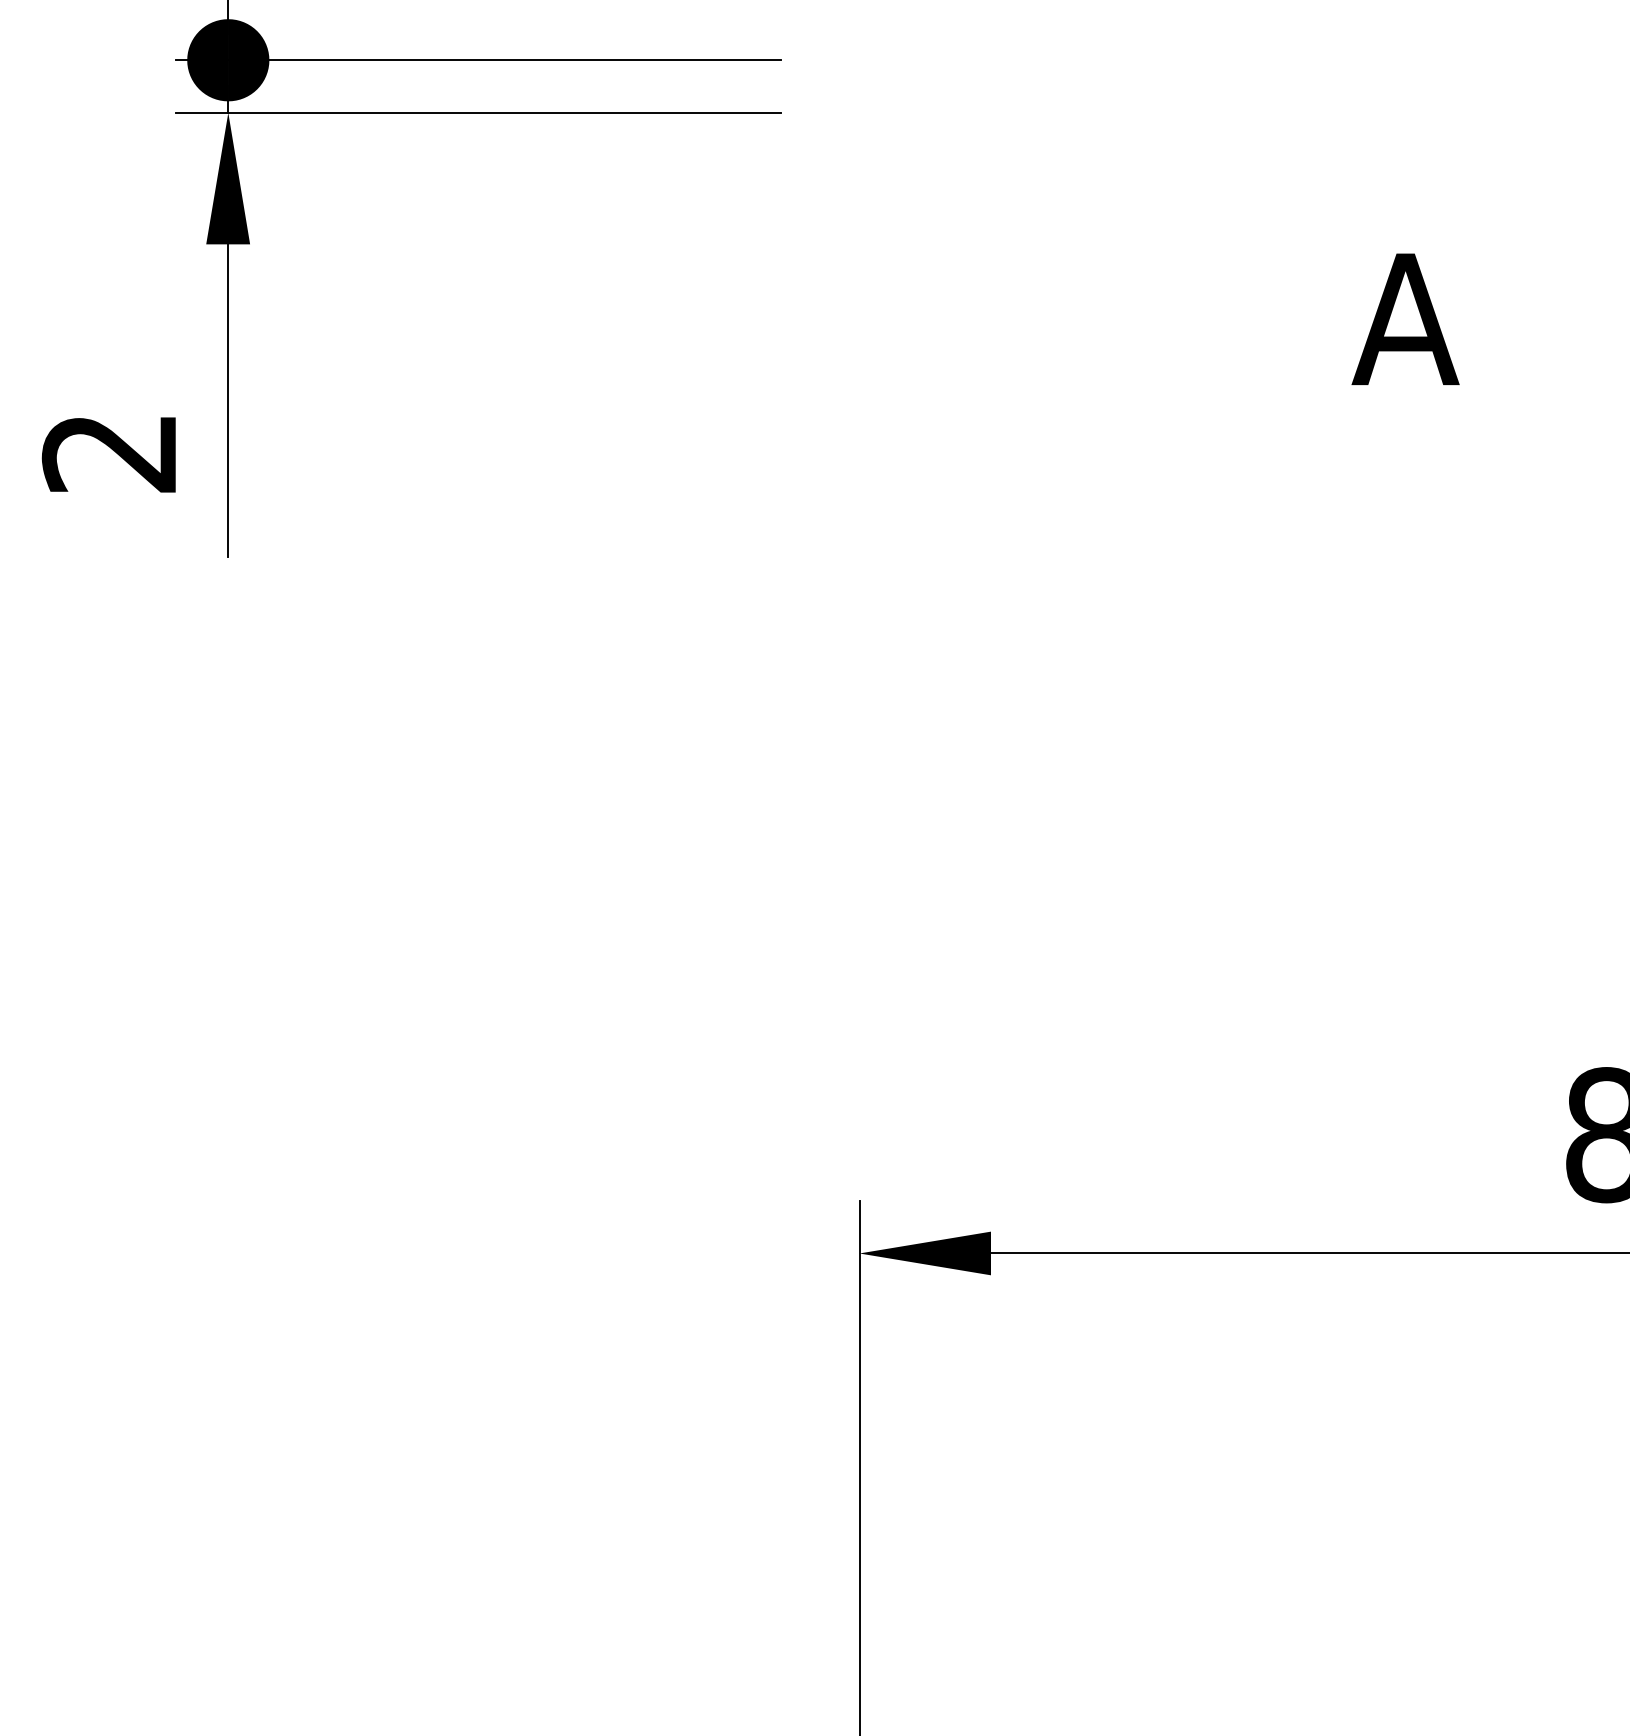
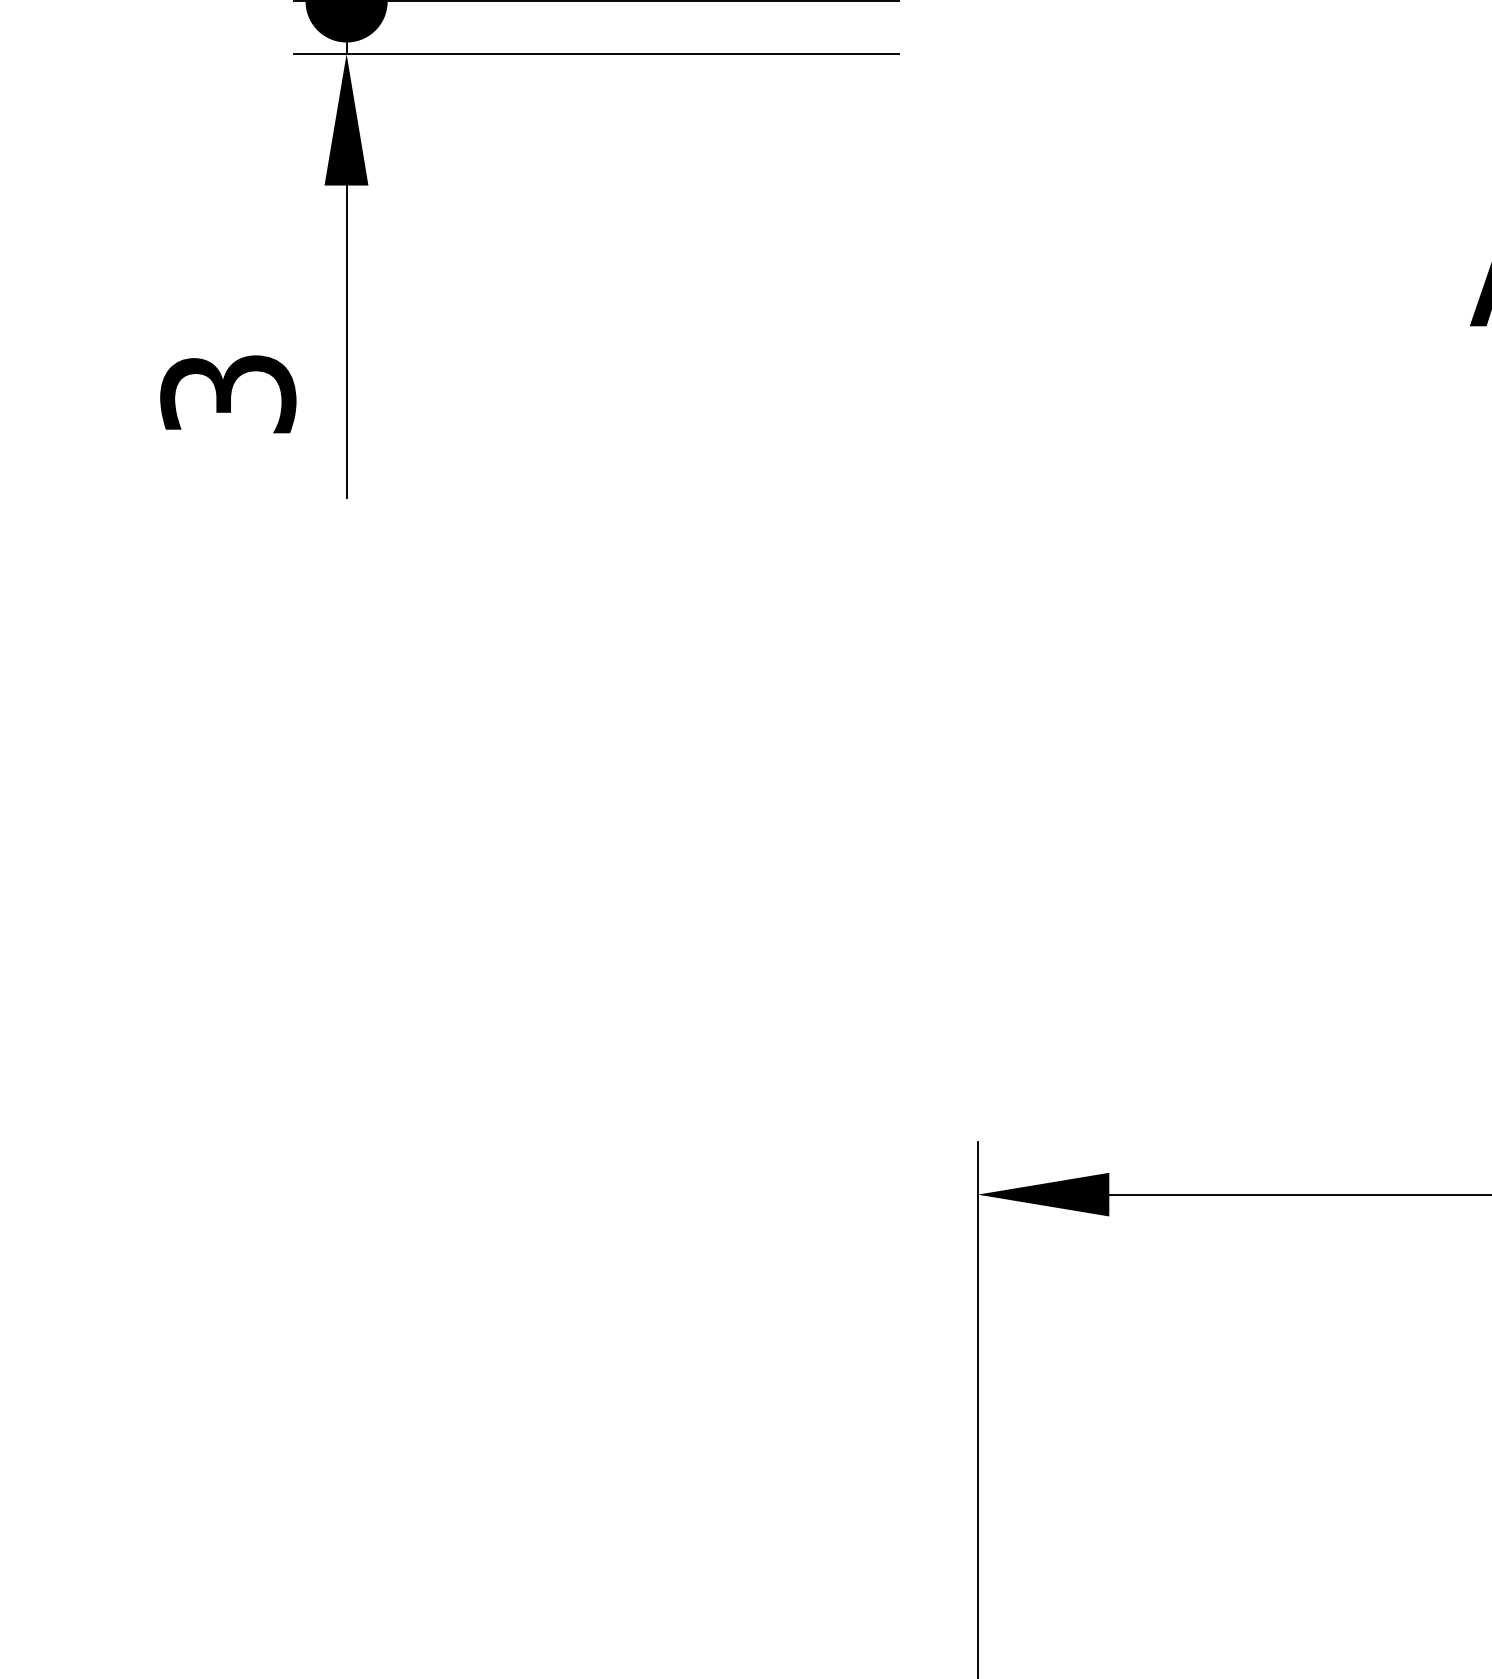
text: (110, 453) -> (228, 394), 2 -> 3

